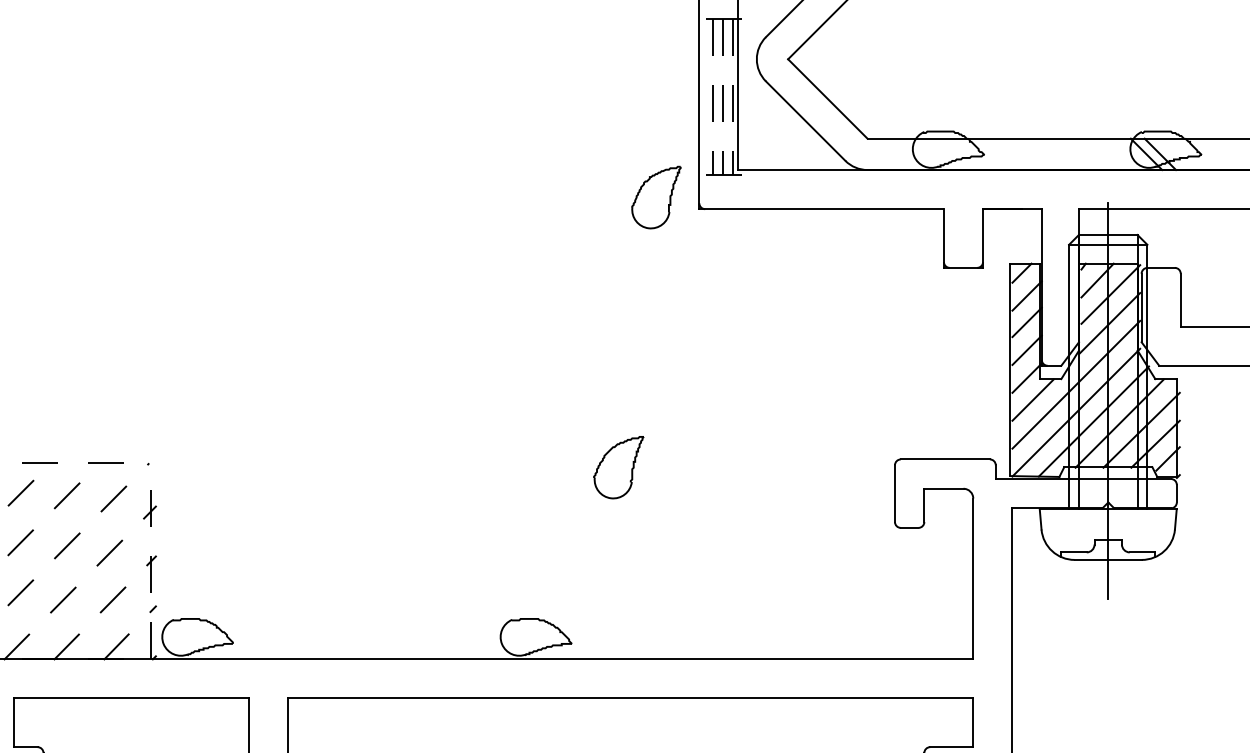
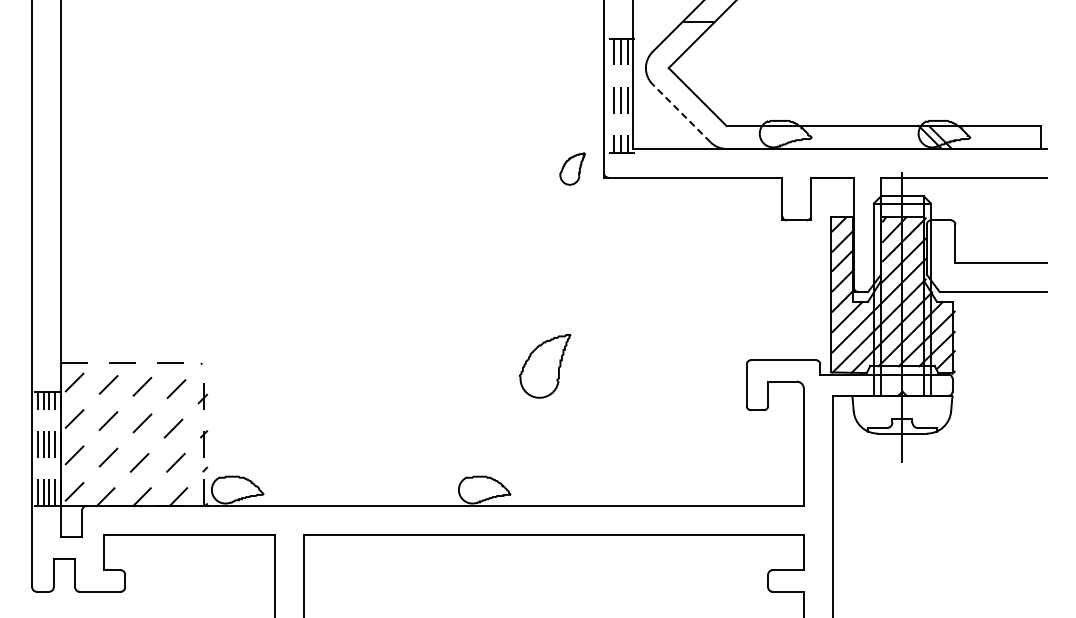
line: (805, 121) -> (681, 113), solid -> dashed
part: (656, 196) -> (572, 168), size x0.7
part: (617, 466) -> (544, 365), size x1.4

